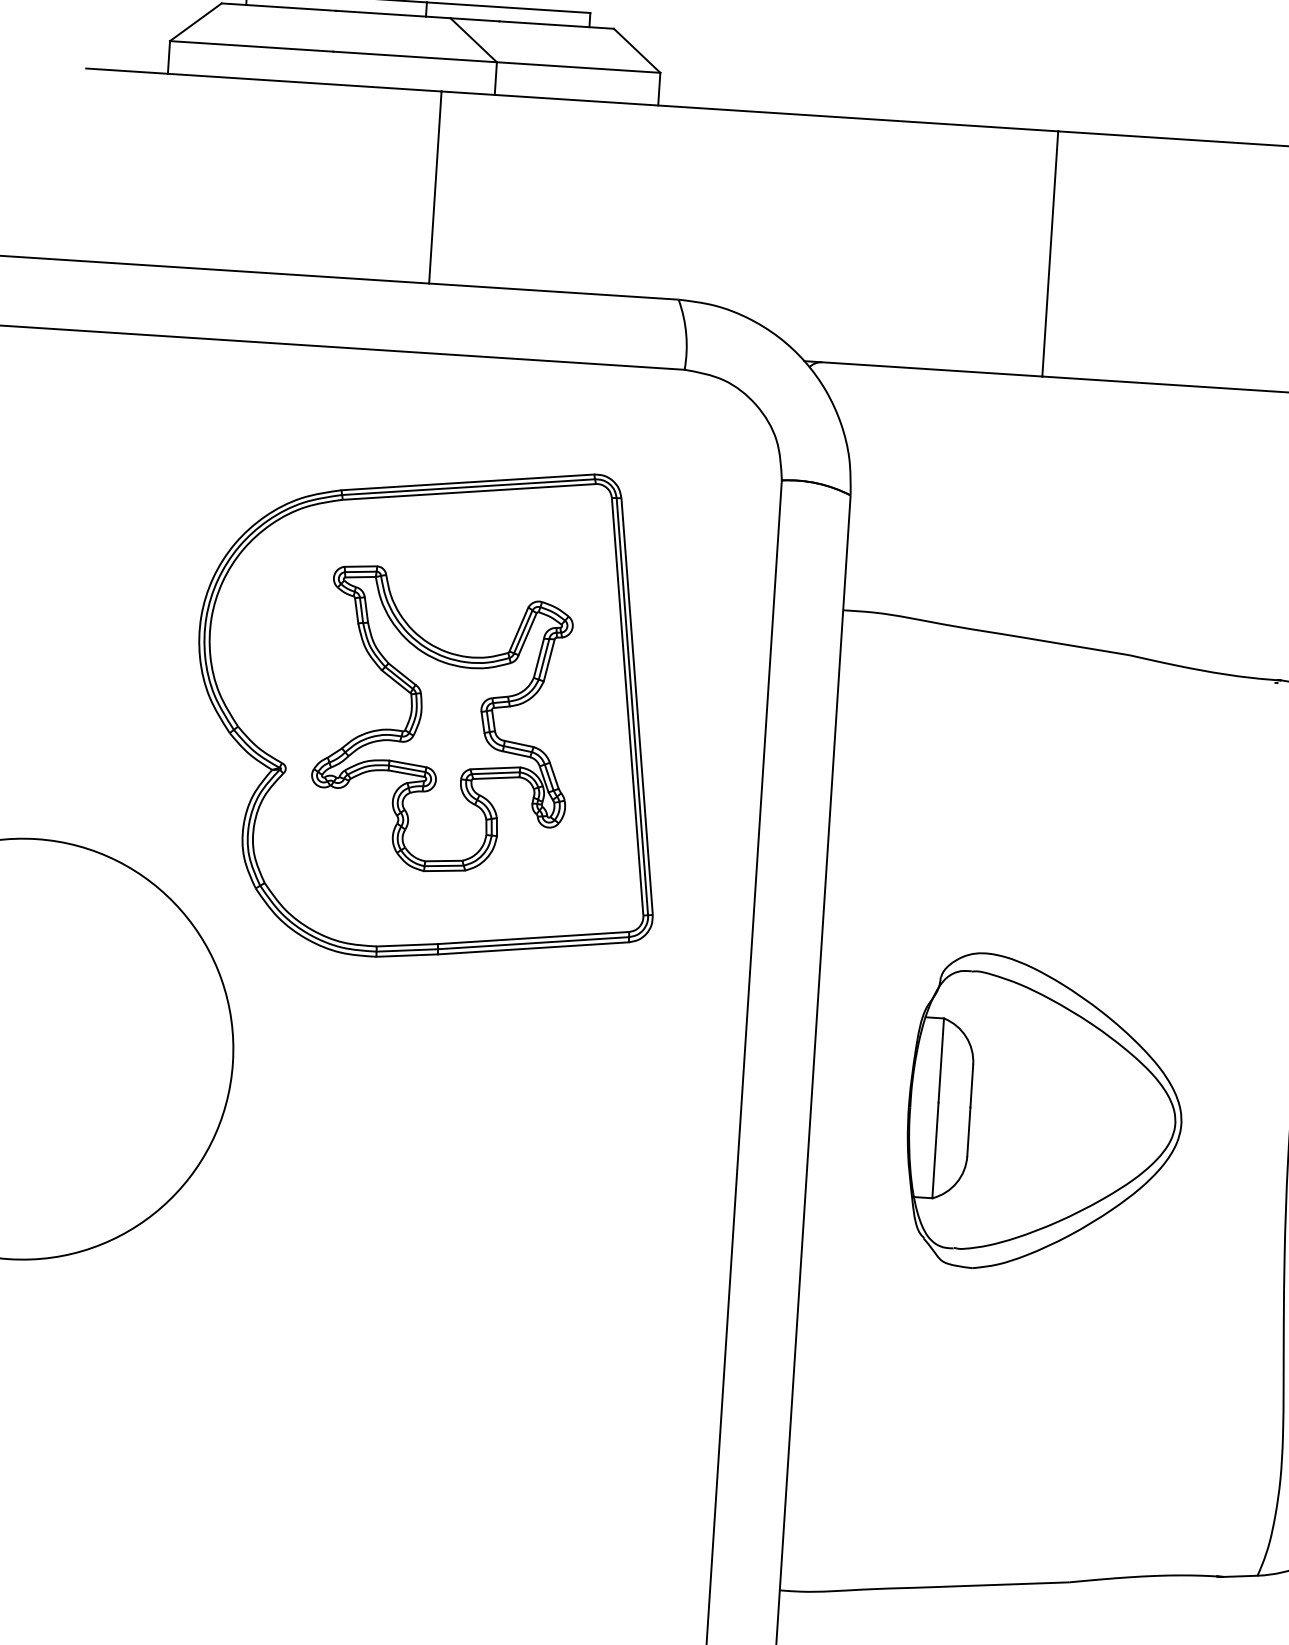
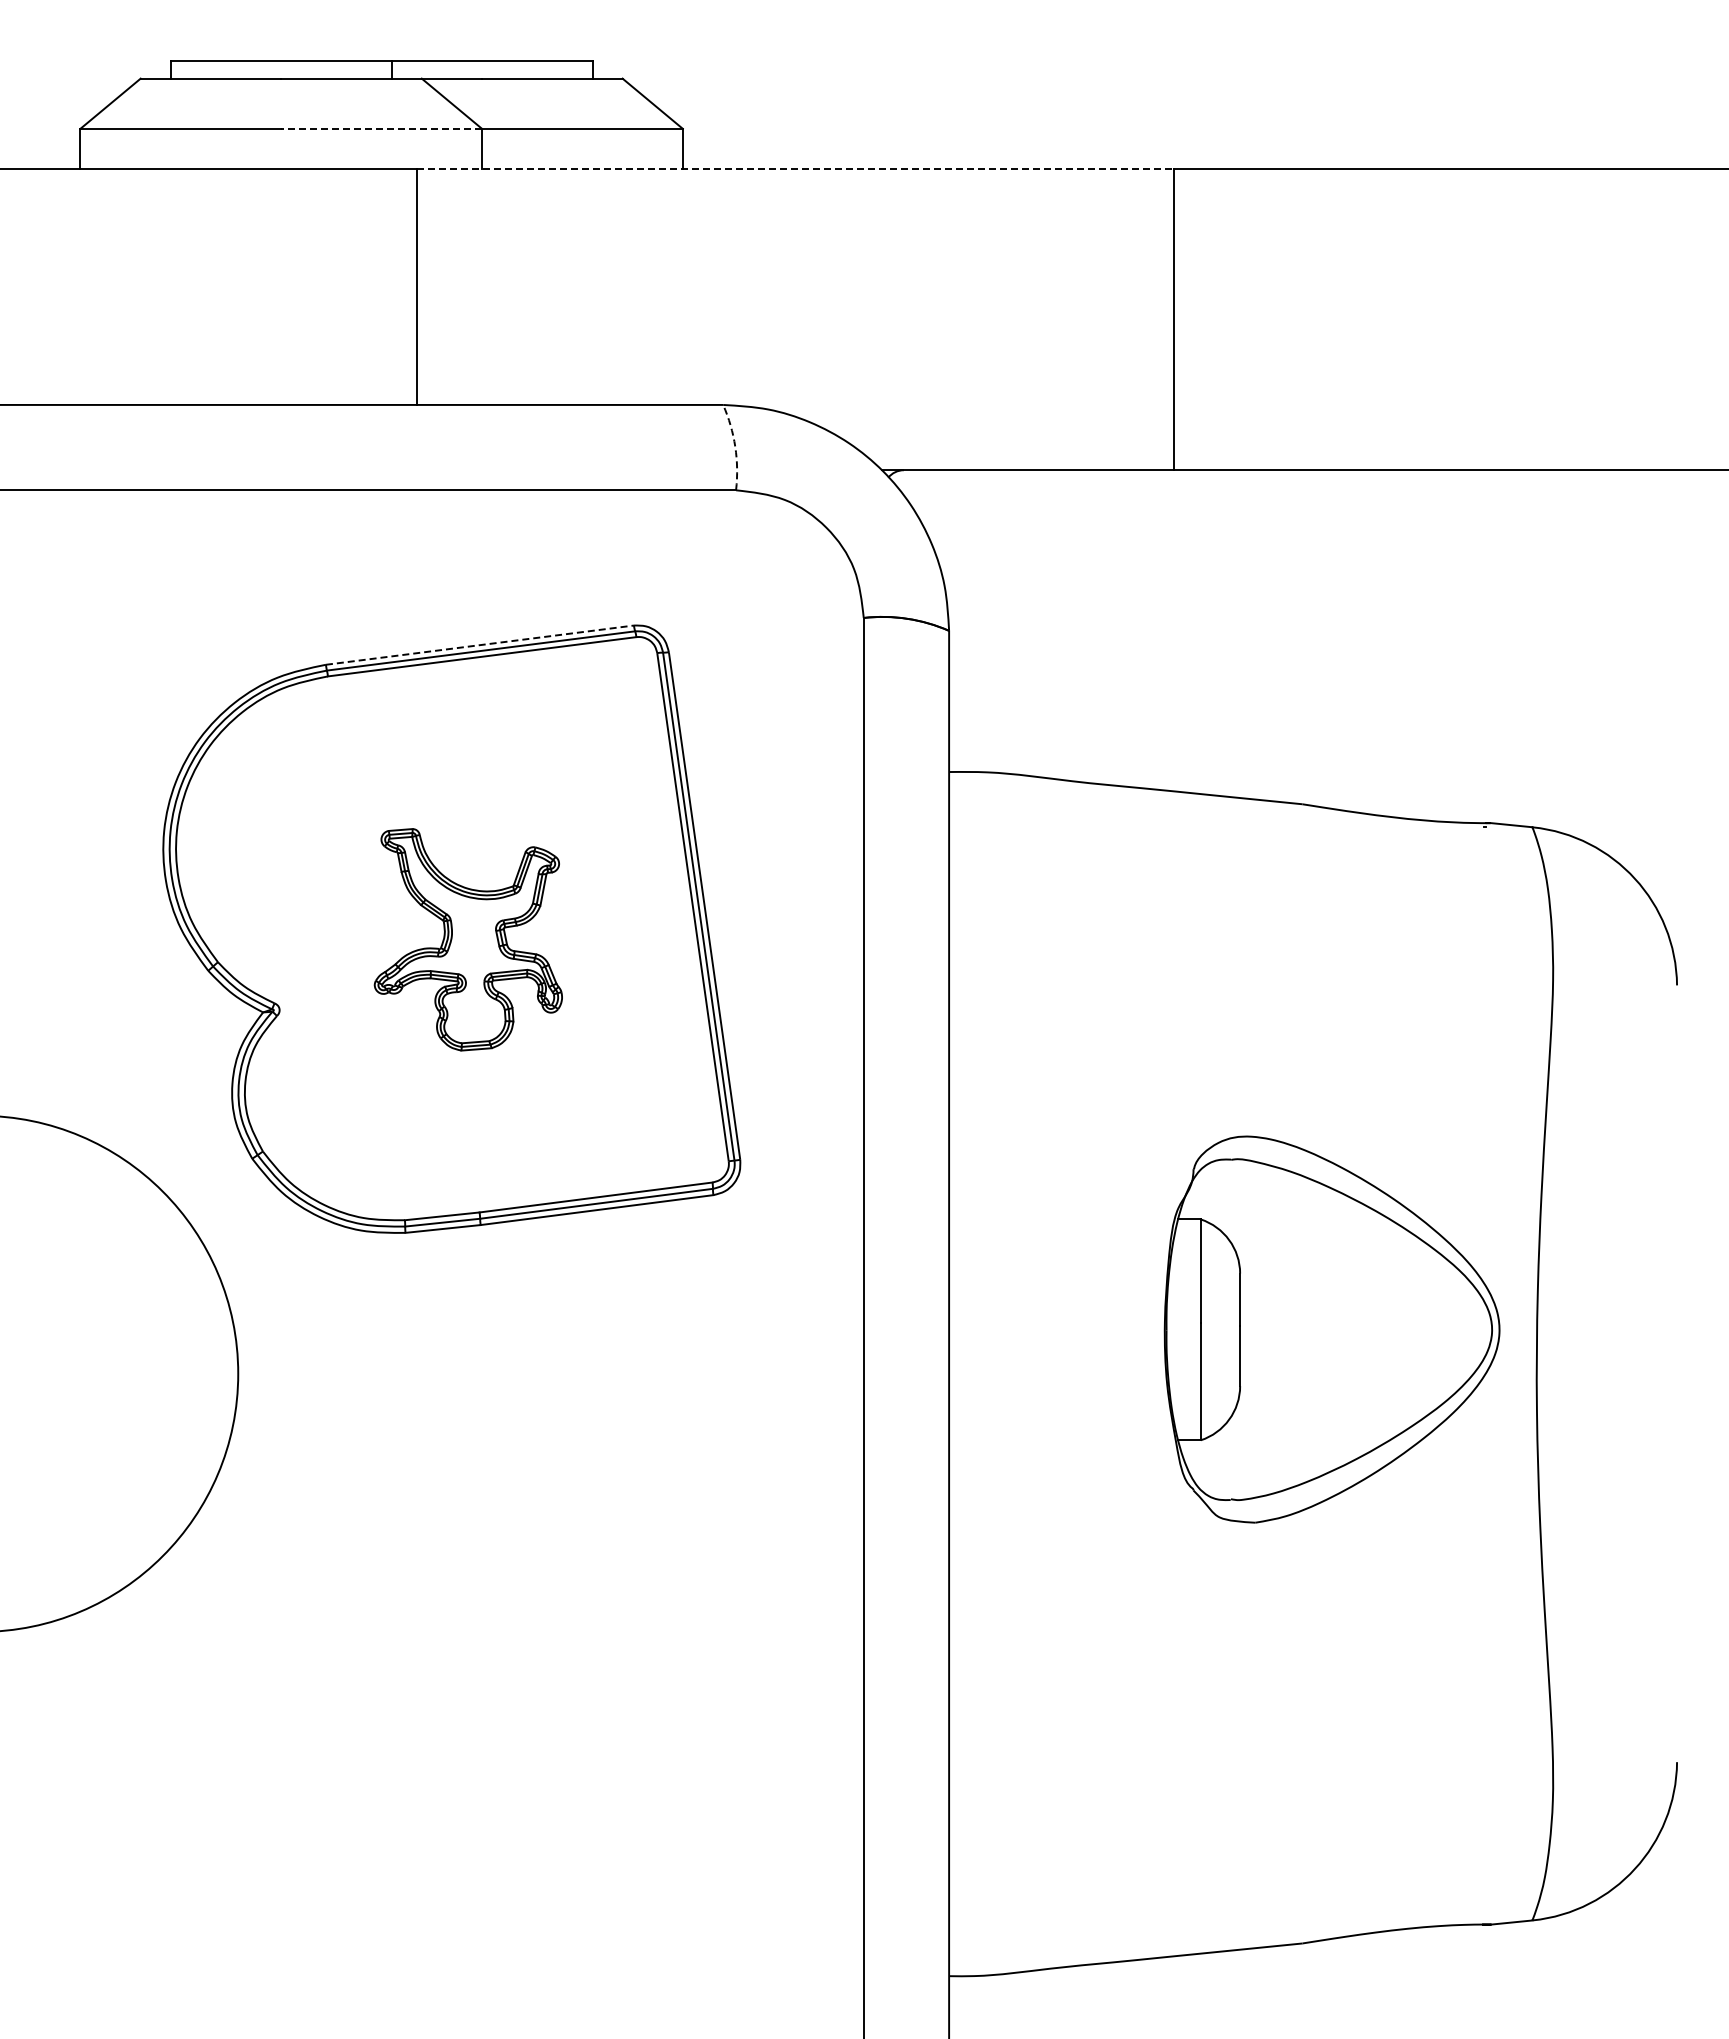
line: (415, 56) -> (381, 128), solid -> dashed
line: (749, 111) -> (795, 169), solid -> dashed
arc: (686, 334) -> (735, 446), solid -> dashed
line: (468, 482) -> (480, 645), solid -> dashed
part: (443, 721) -> (468, 939), size x0.6
part: (1044, 1114) -> (1331, 1329), moved

